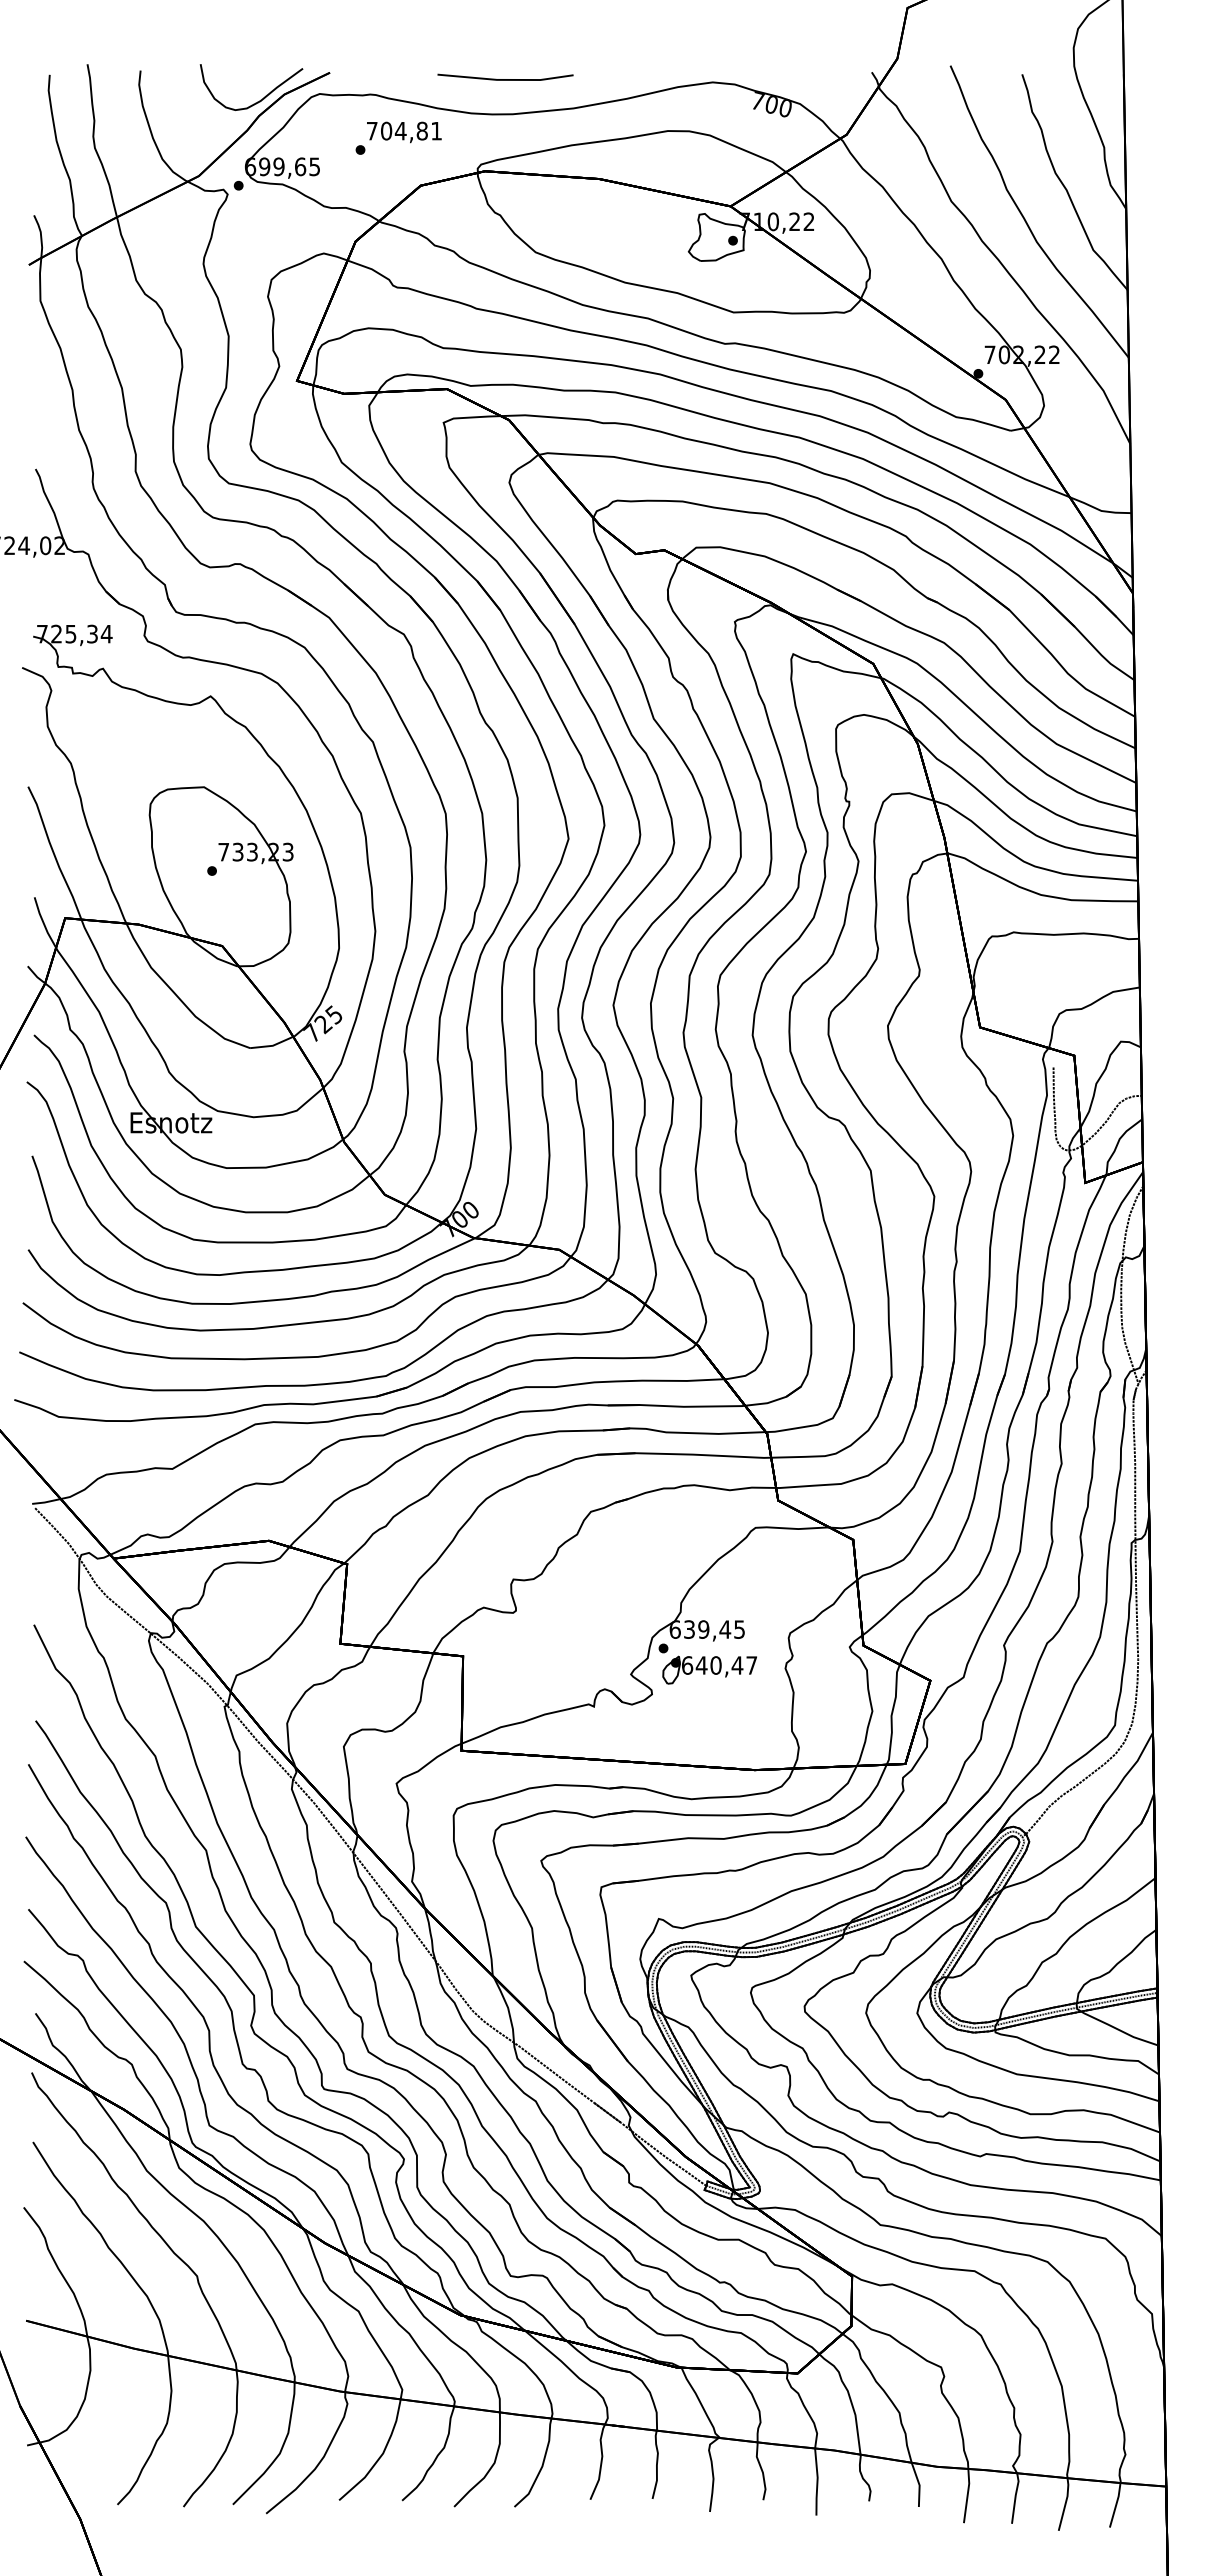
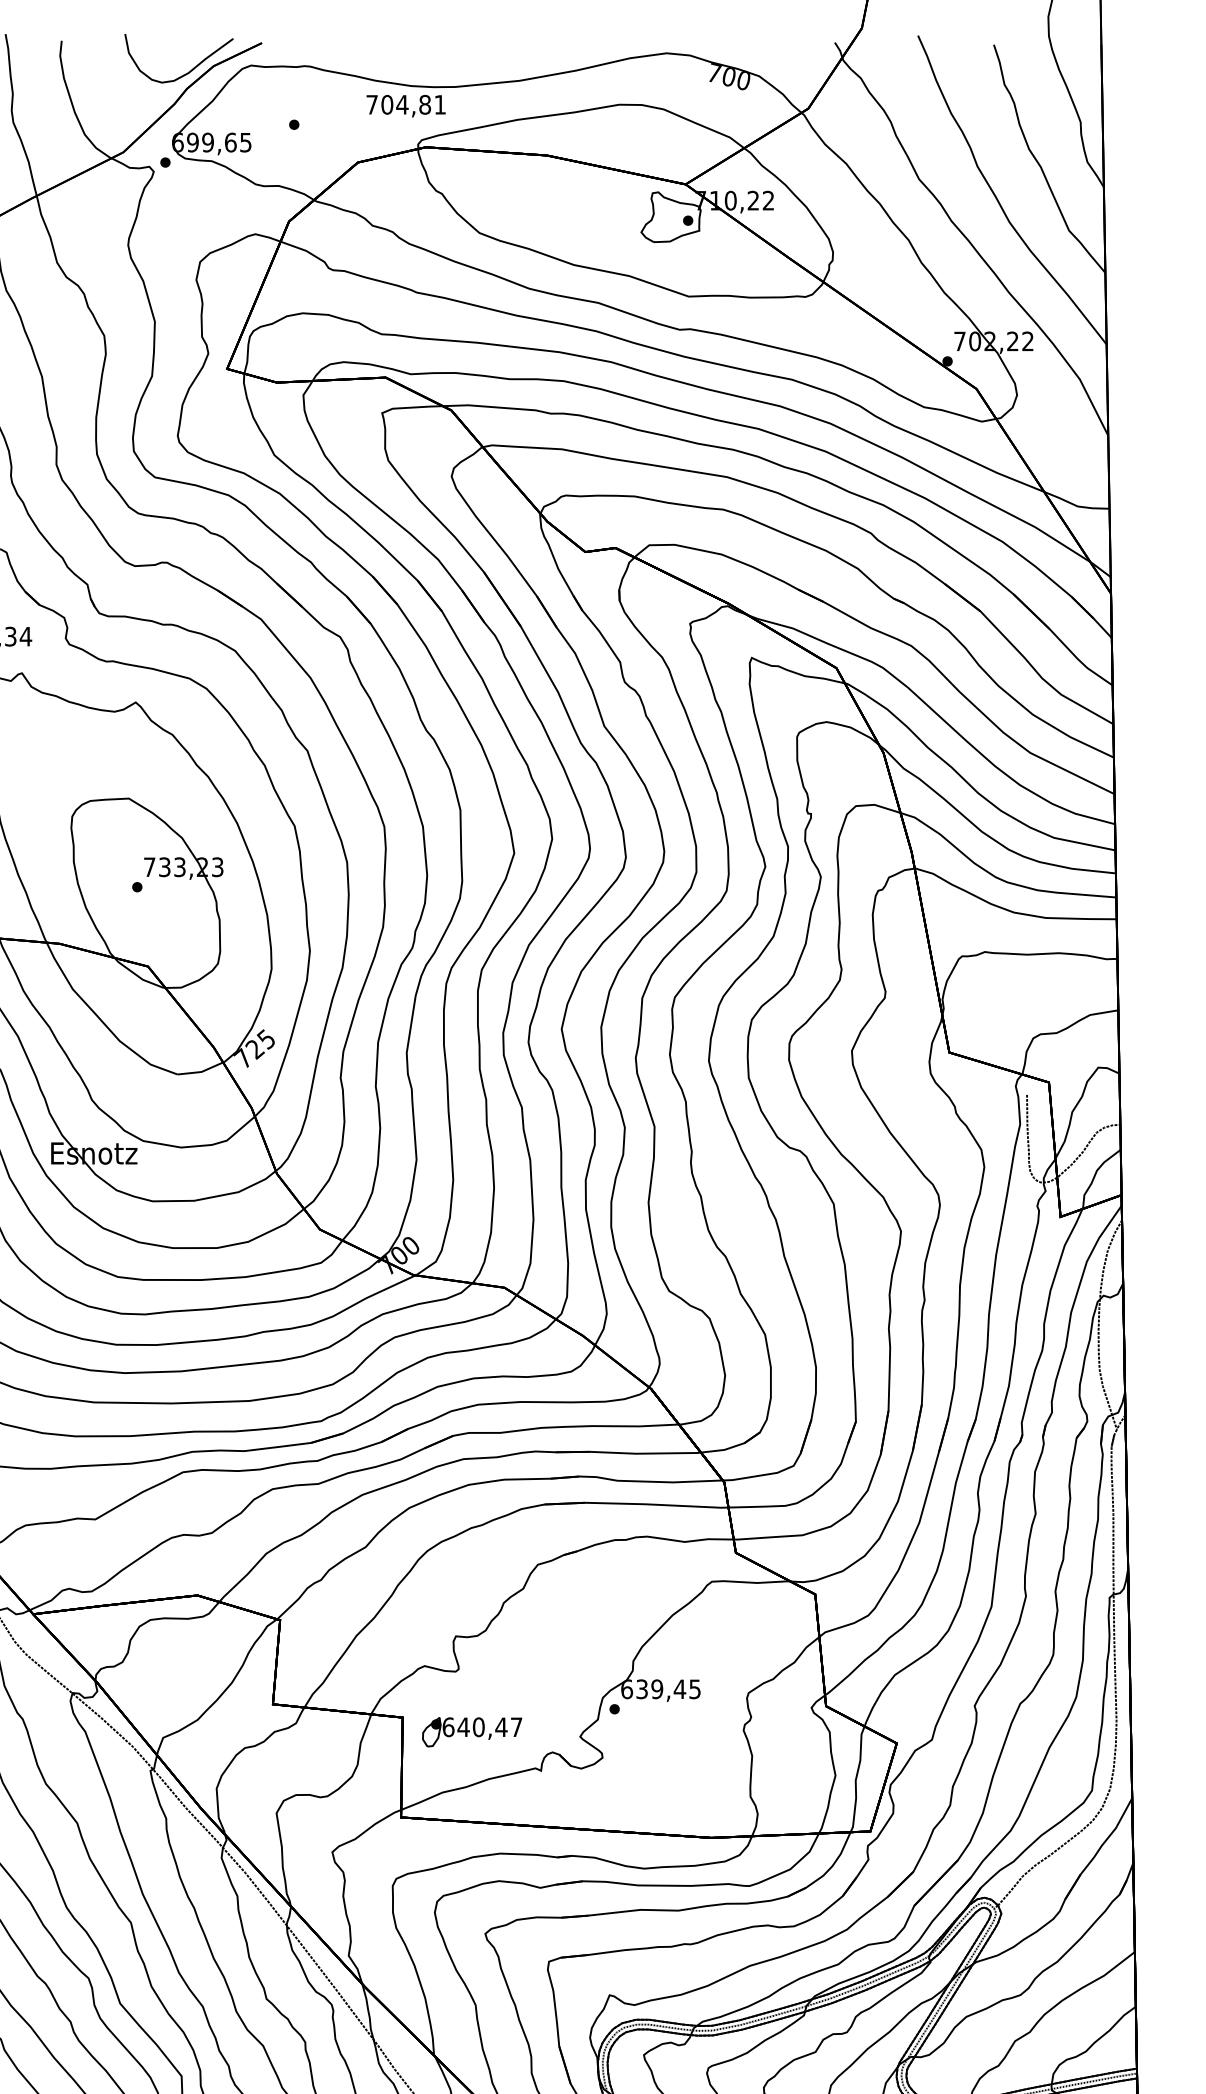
line: (505, 79) -> (447, 50), removed
text: (404, 132) -> (406, 106), moved
part: (709, 1669) -> (471, 1731), moved

